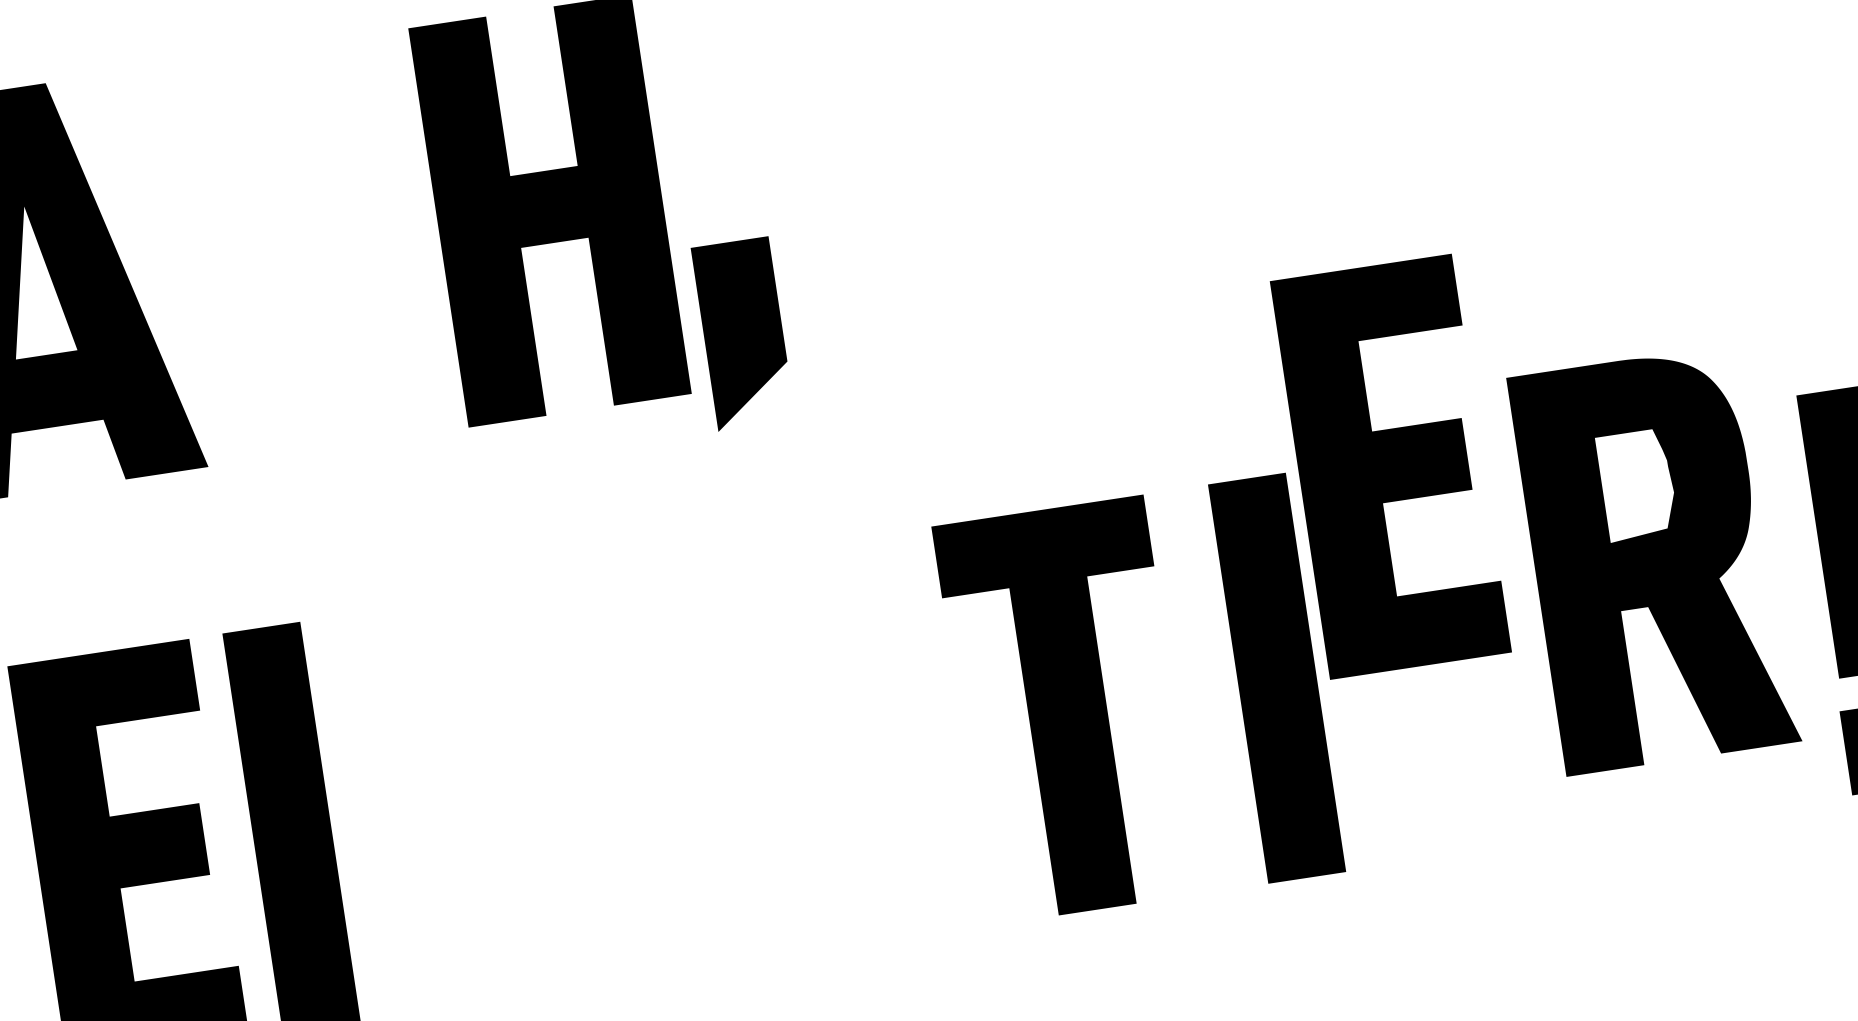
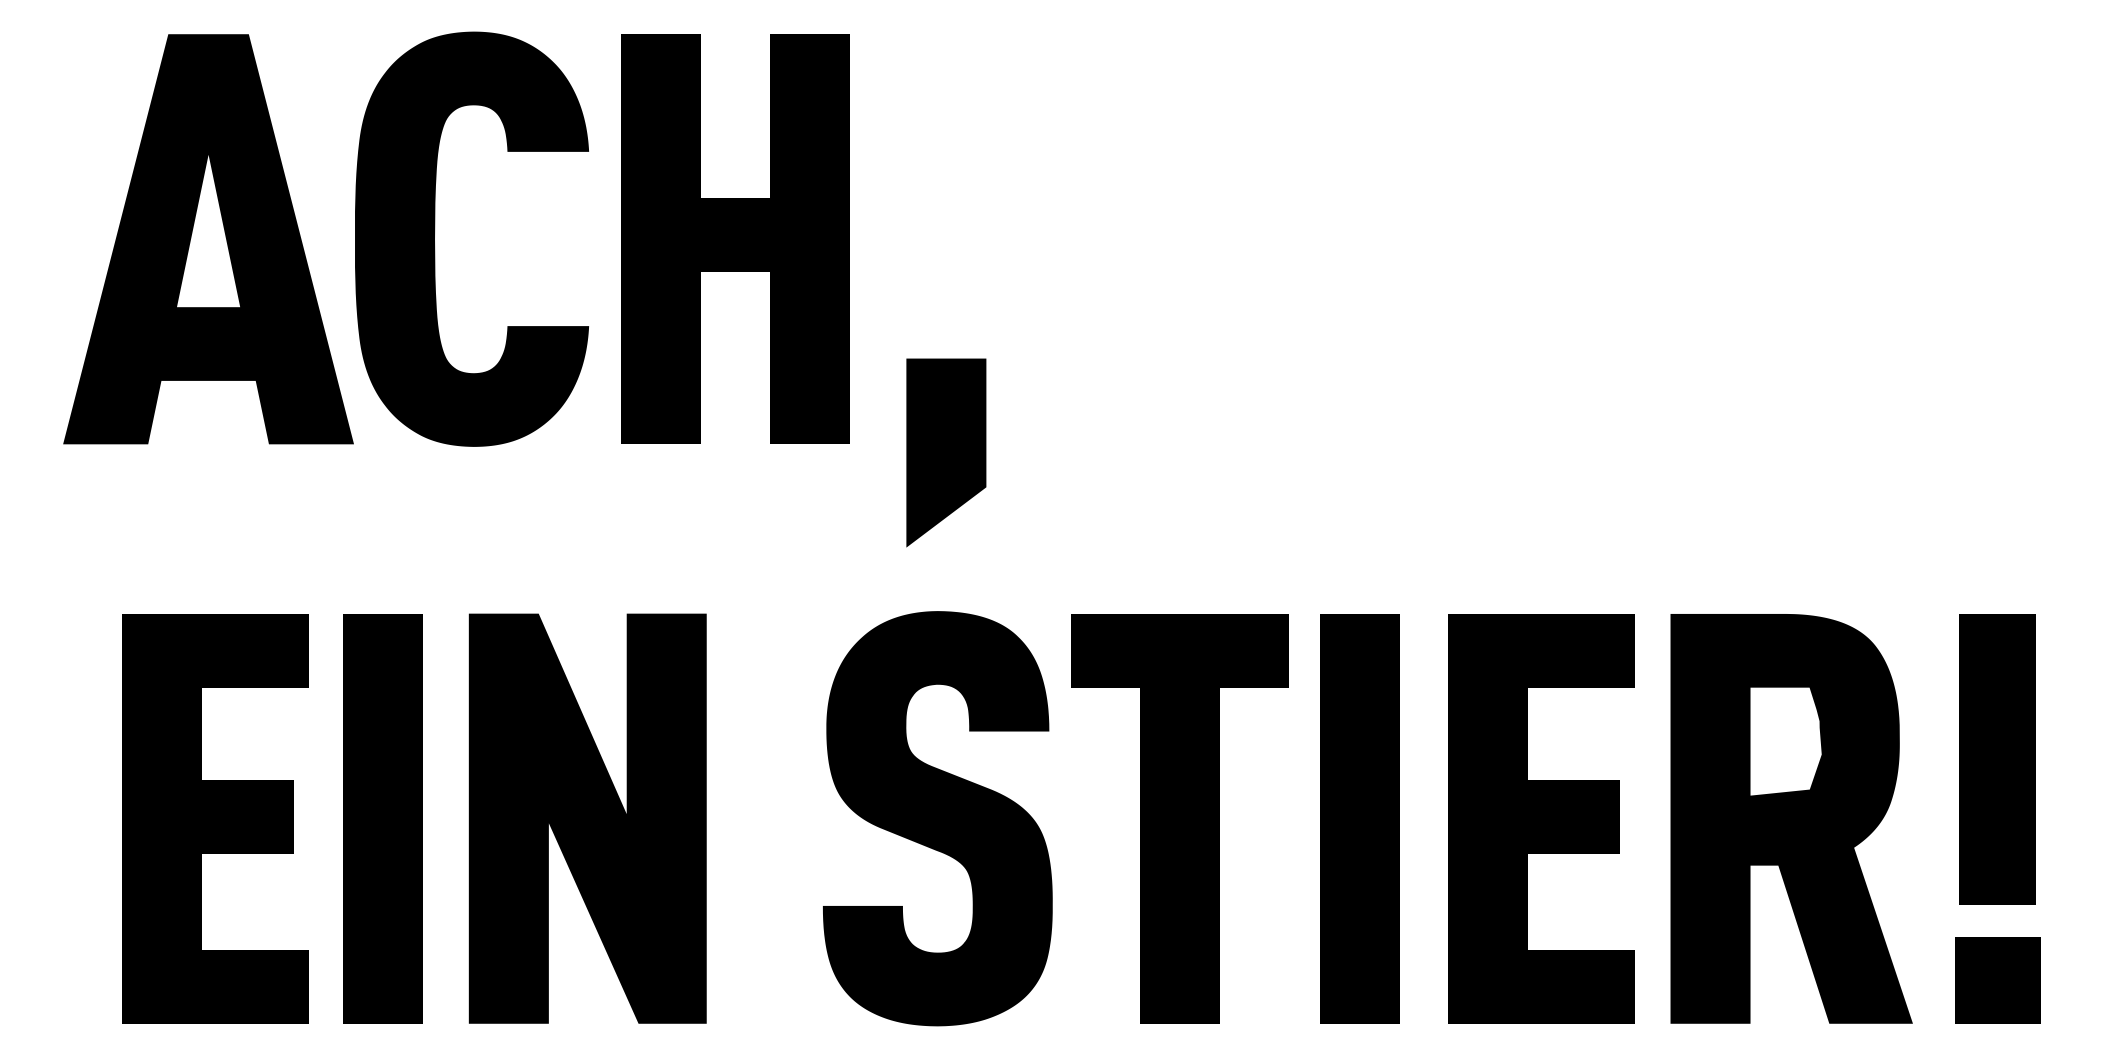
fill: (293, 249) -> (472, 238), added
part: (743, 333) -> (946, 452), moved
part: (1391, 466) -> (1541, 818), moved
part: (1654, 559) -> (1791, 818), moved
part: (1276, 678) -> (1359, 818), moved
fill: (831, 745) -> (937, 818), added
fill: (490, 796) -> (587, 818), added

